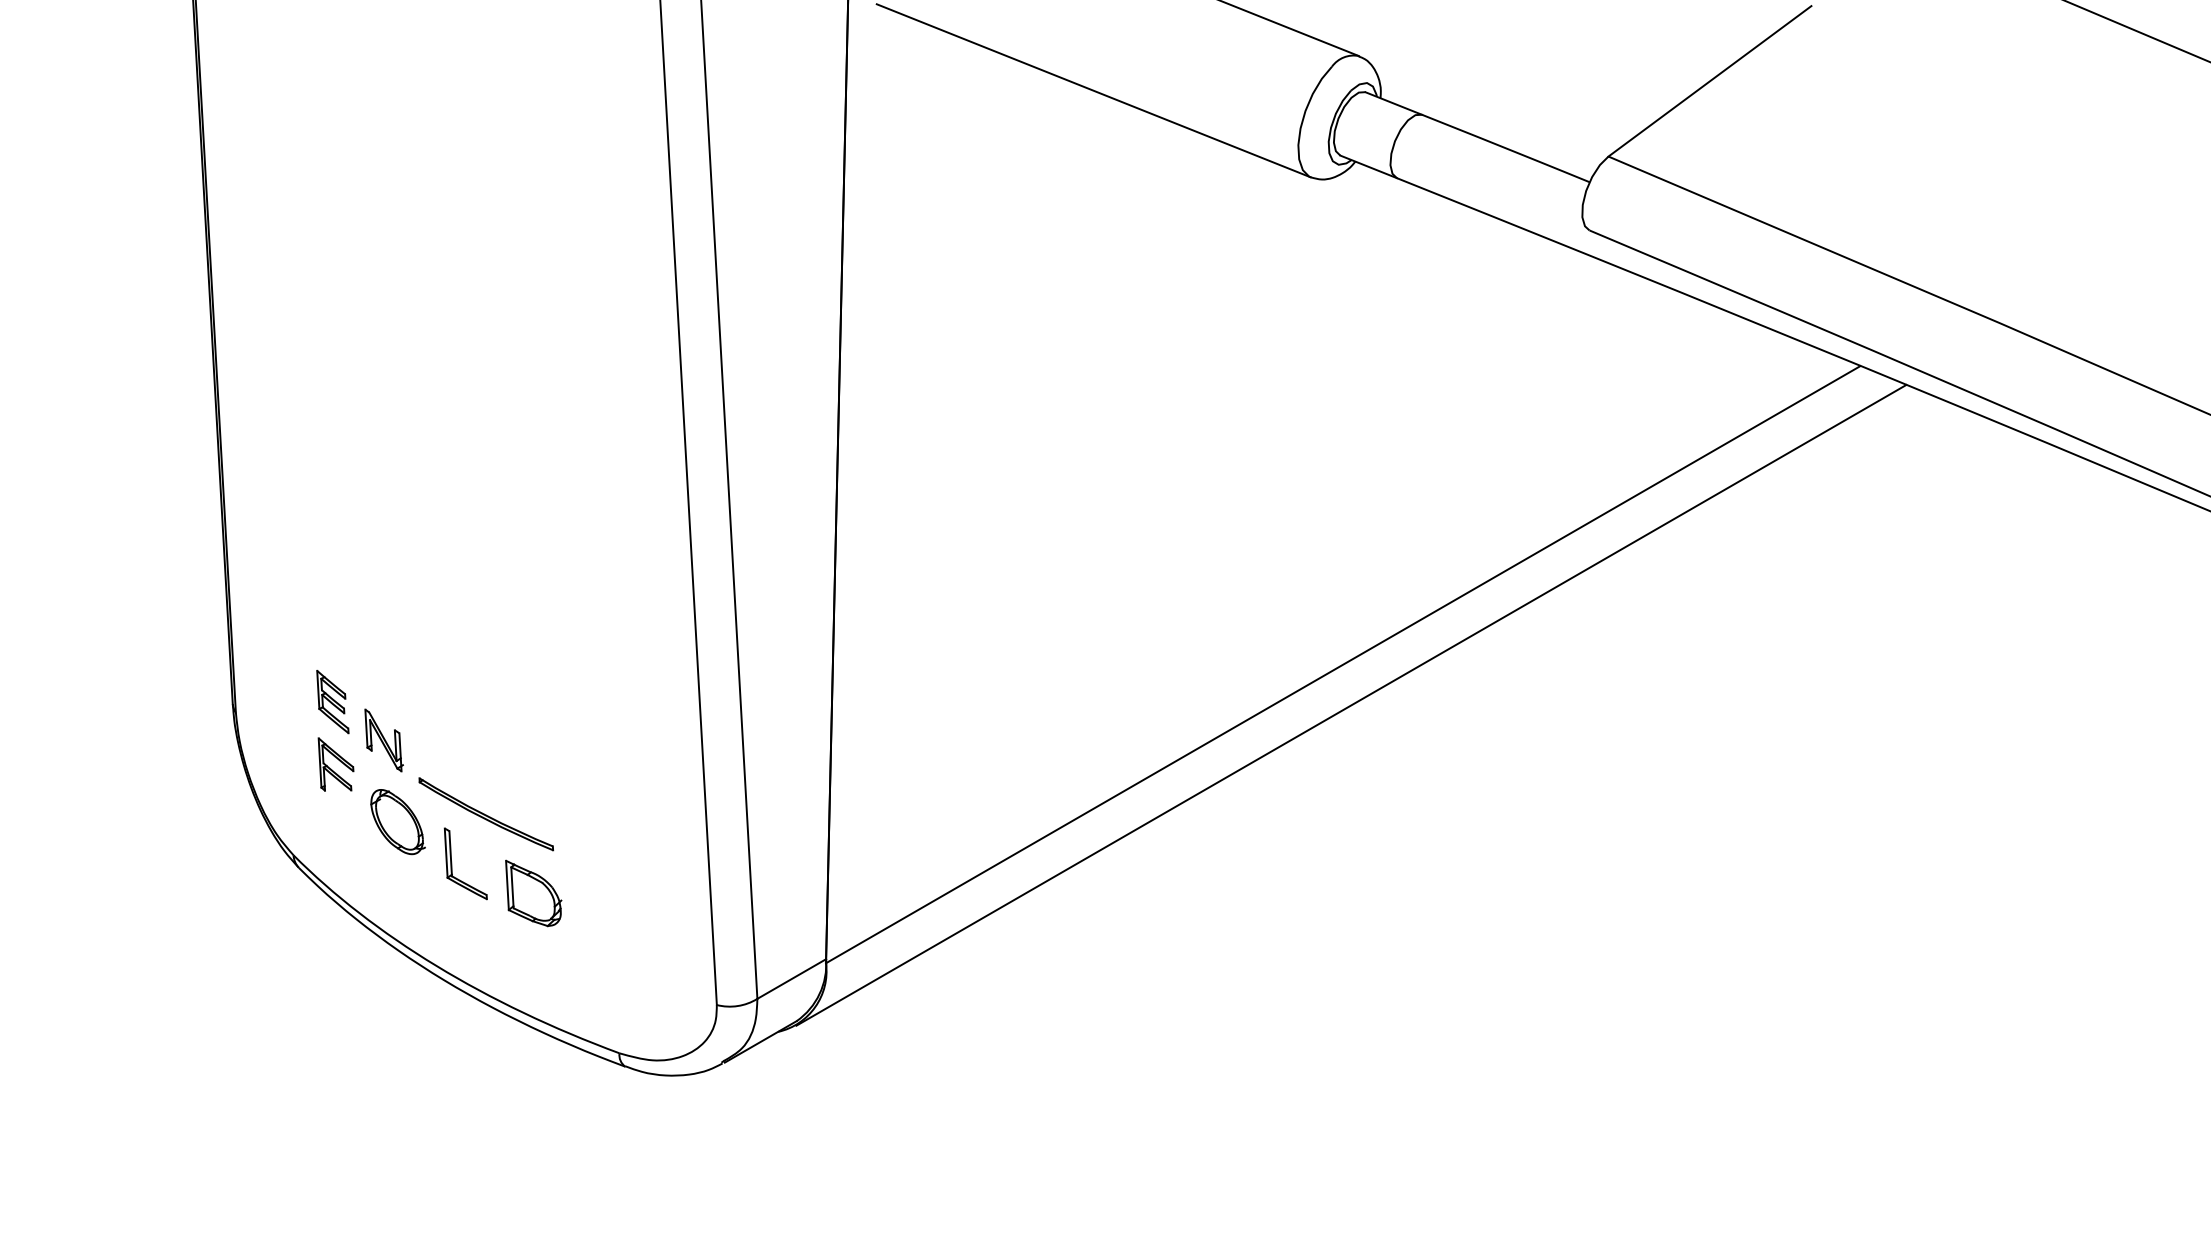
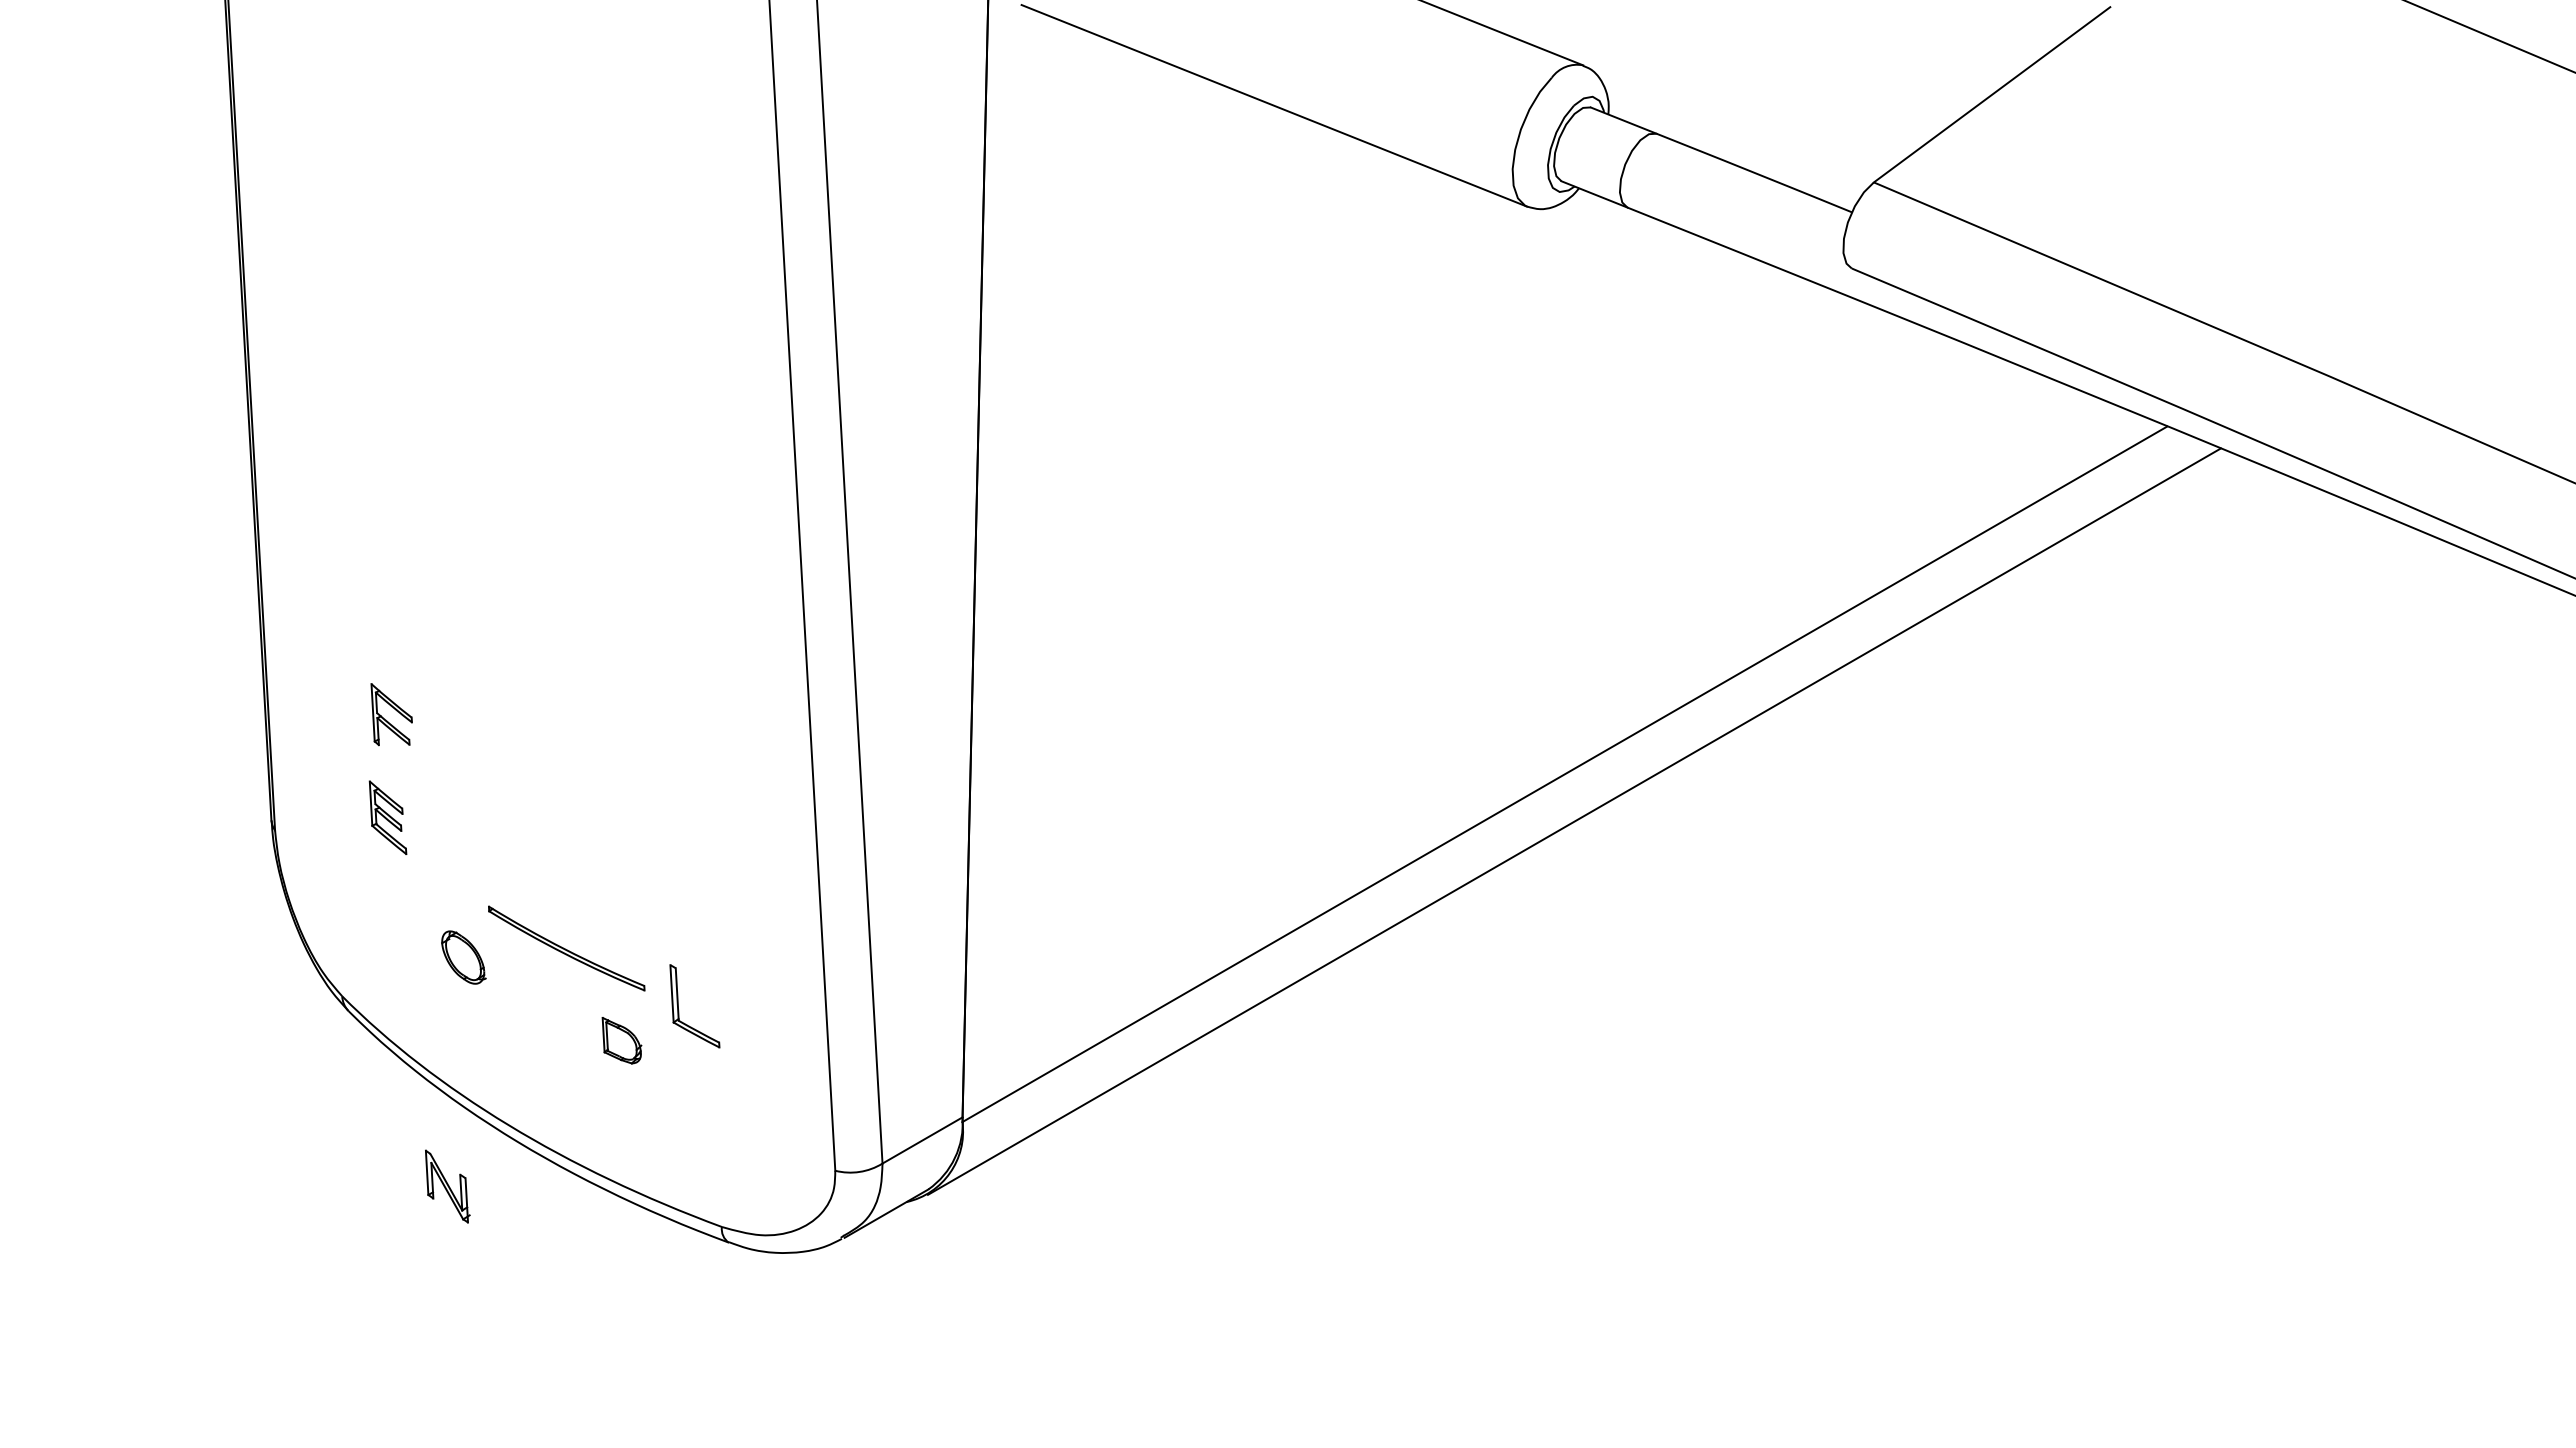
part: (383, 740) -> (447, 1186), moved
part: (335, 764) -> (391, 714), moved
part: (397, 821) -> (463, 957), size x0.7
part: (452, 867) -> (679, 1010), moved
part: (533, 893) -> (621, 1040), size x0.6

